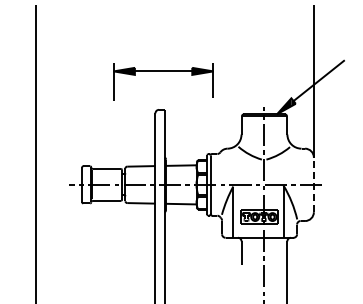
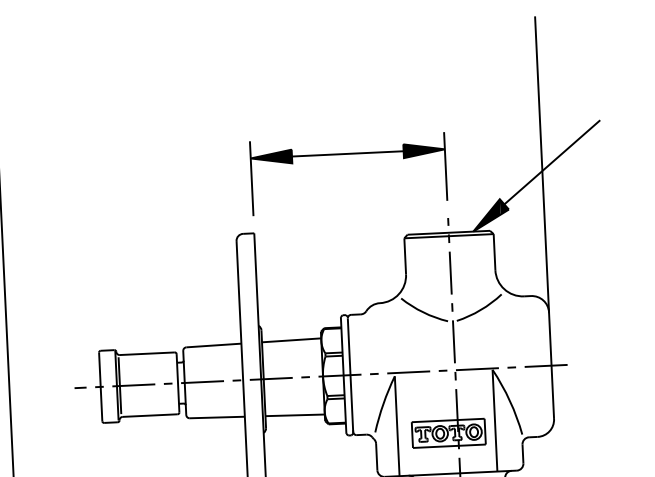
part: (163, 71) -> (347, 154), moved
line: (313, 184) -> (550, 365), dashed -> solid

